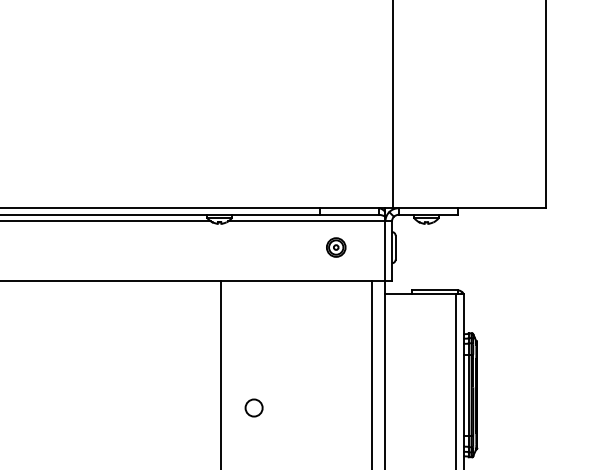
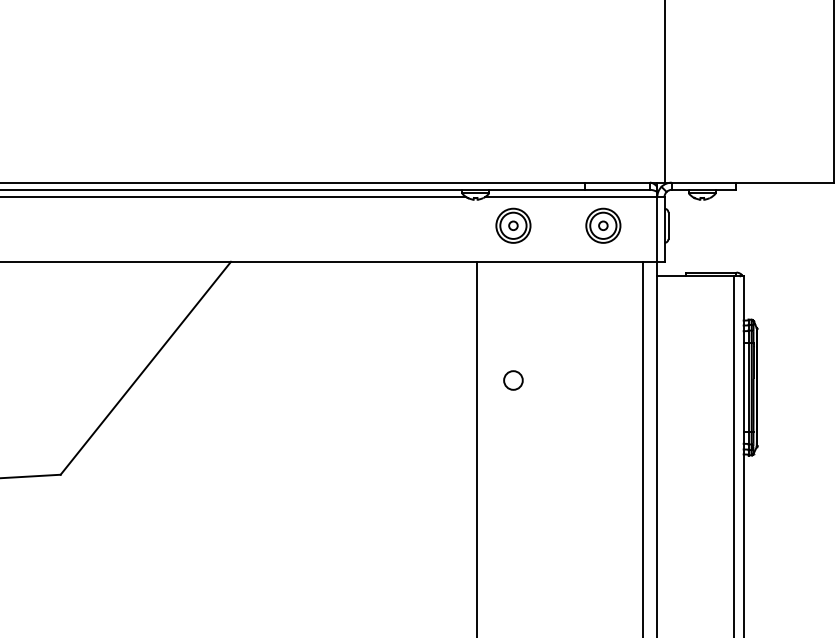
part: (254, 247) -> (513, 225), added
part: (336, 247) -> (603, 225), size x1.67
circle: (254, 408) -> (513, 380), moved

